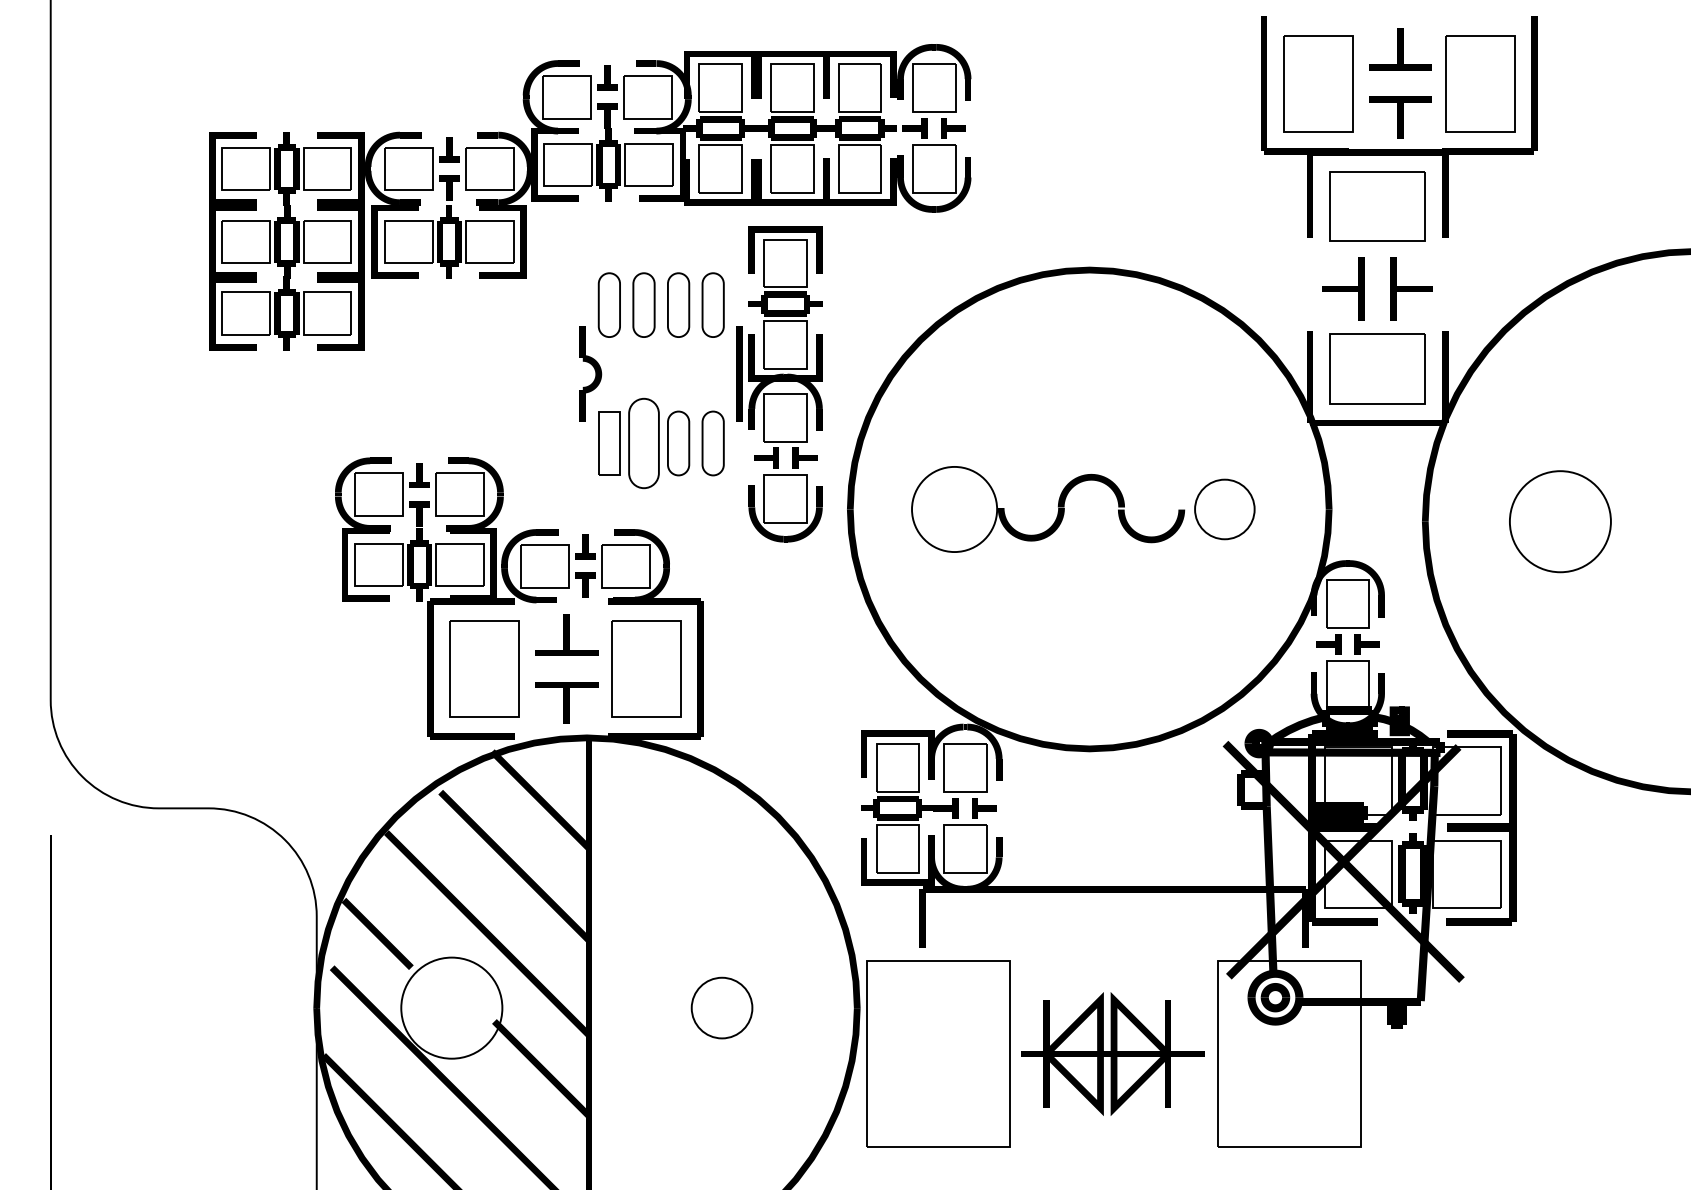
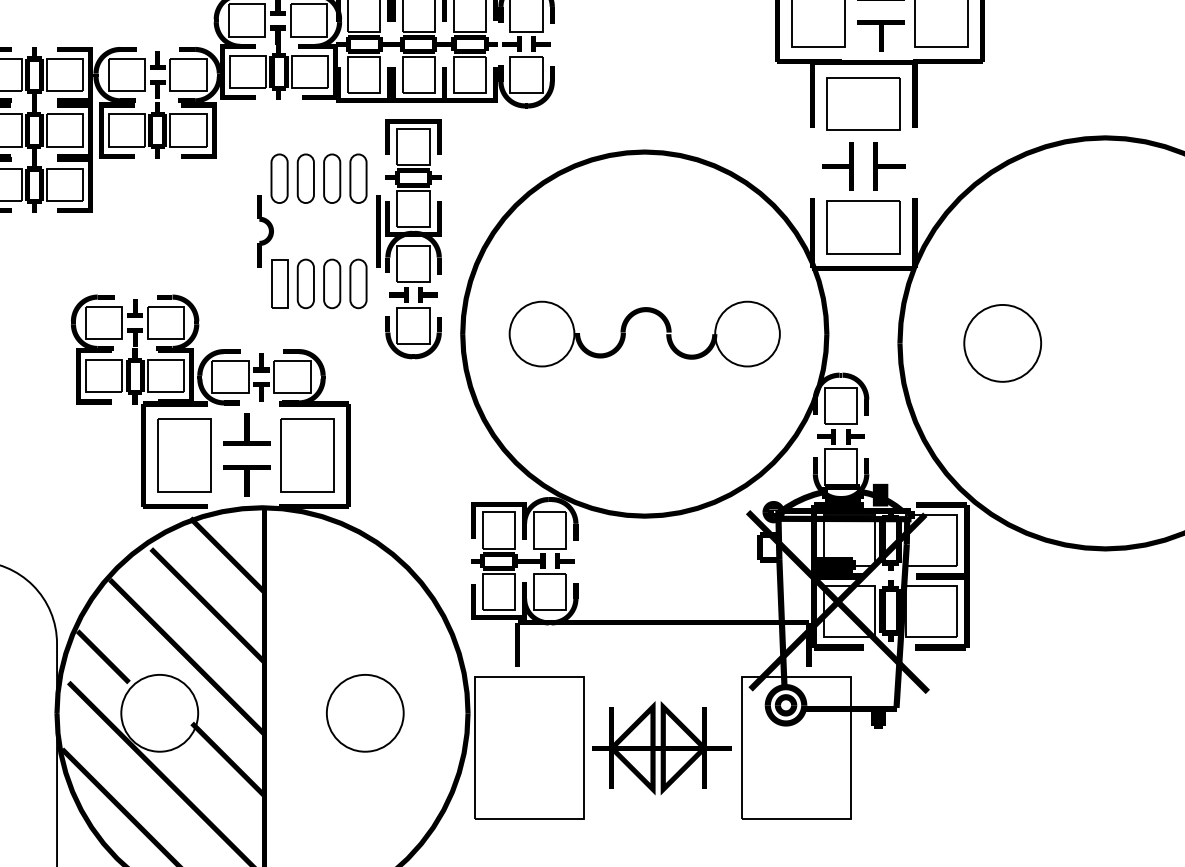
part: (643, 443) -> (305, 283), size x0.71
circle: (1224, 509) -> (747, 334), size x1.43
circle: (721, 1007) -> (364, 712), size x1.67

